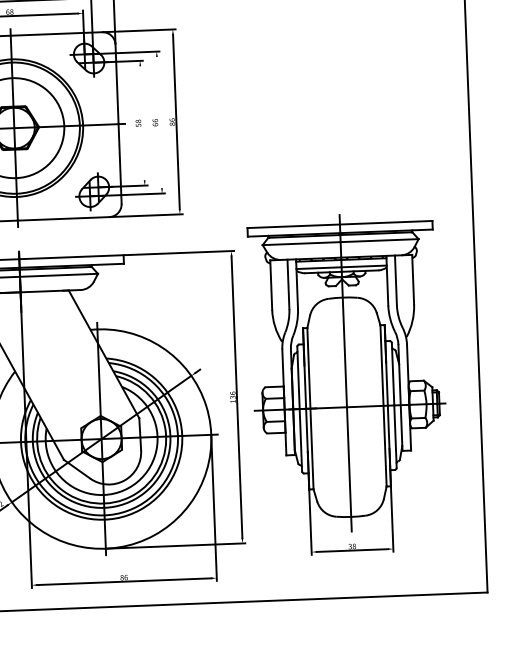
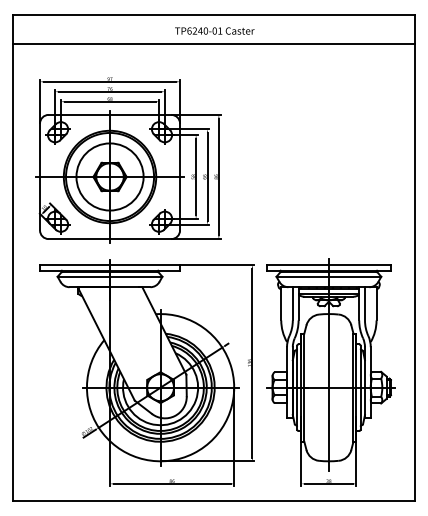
line: (159, 121) -> (207, 176), added
line: (143, 122) -> (196, 176), added
part: (348, 384) -> (330, 372), moved

